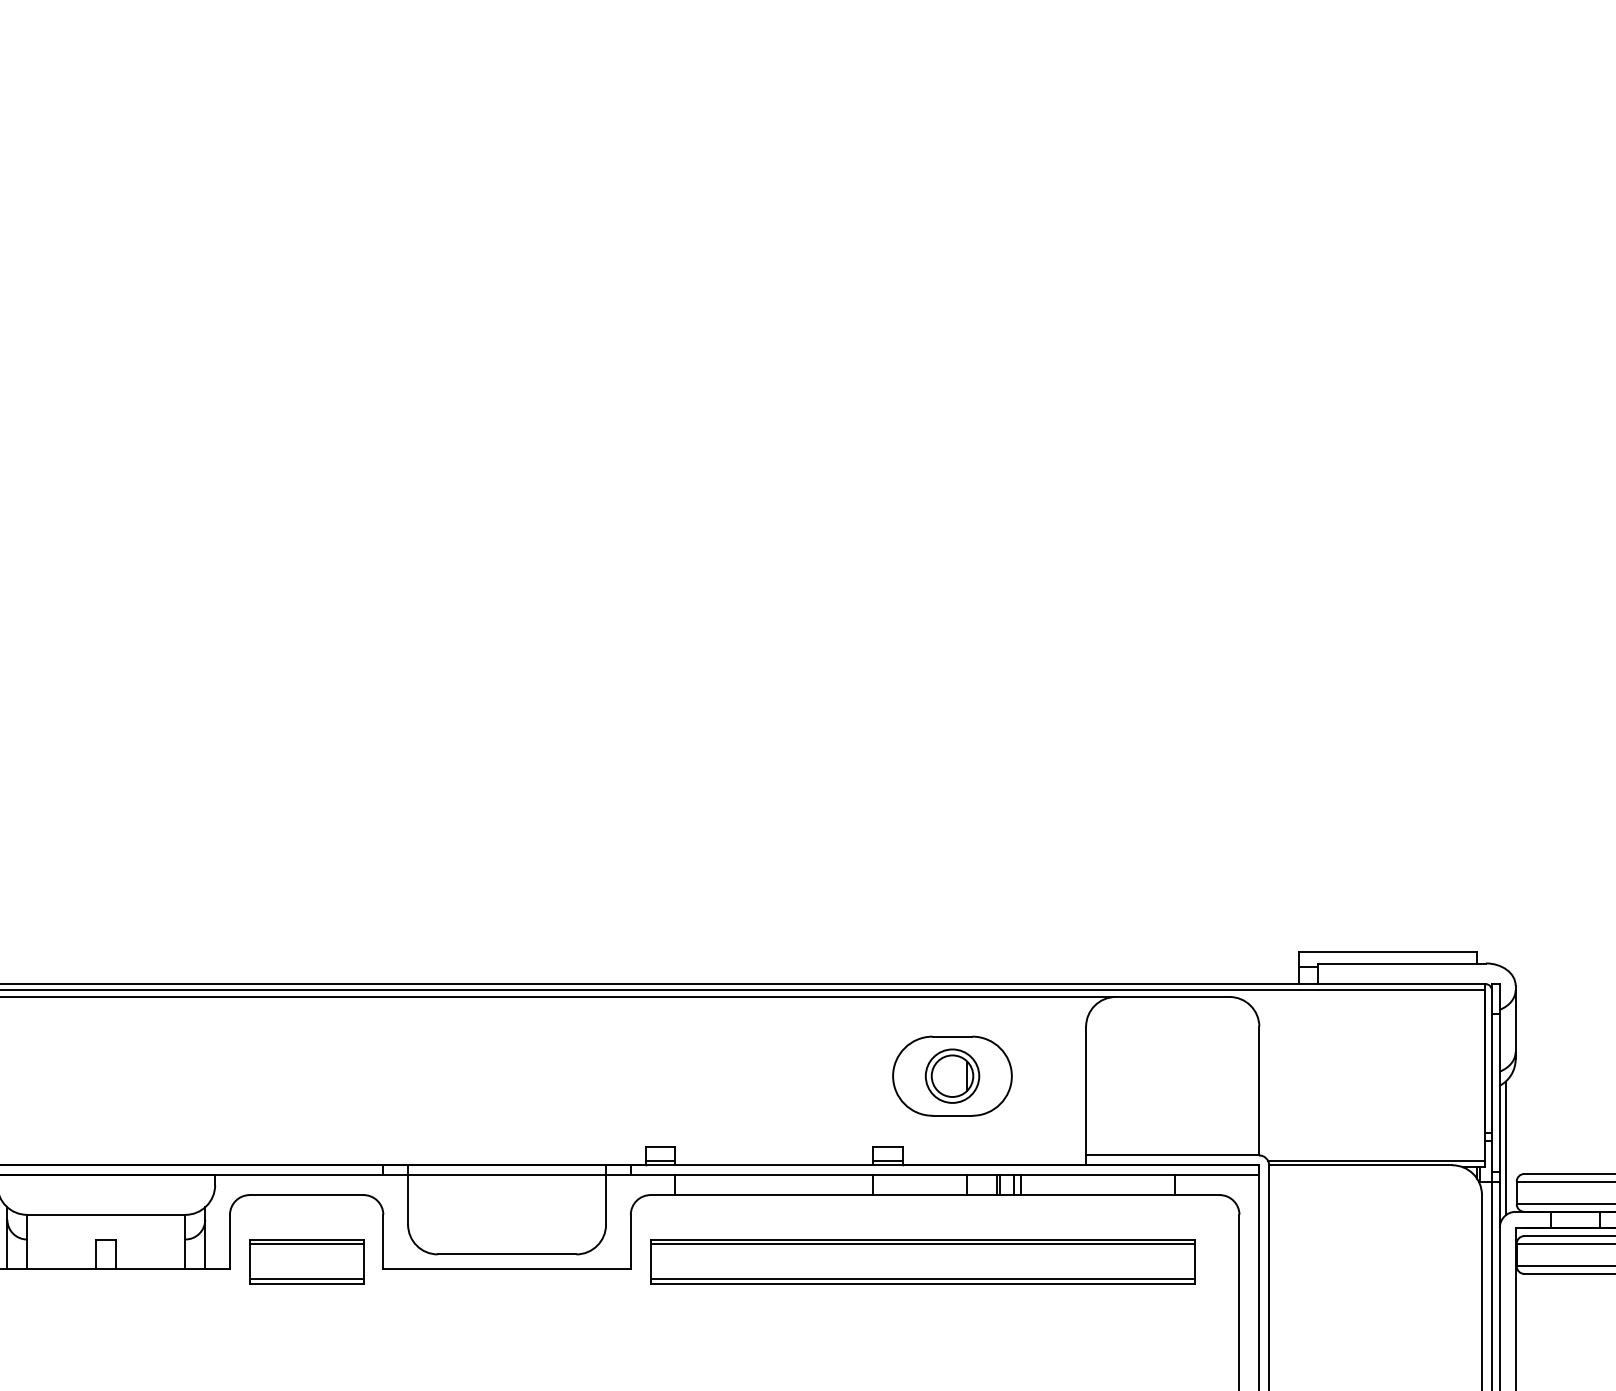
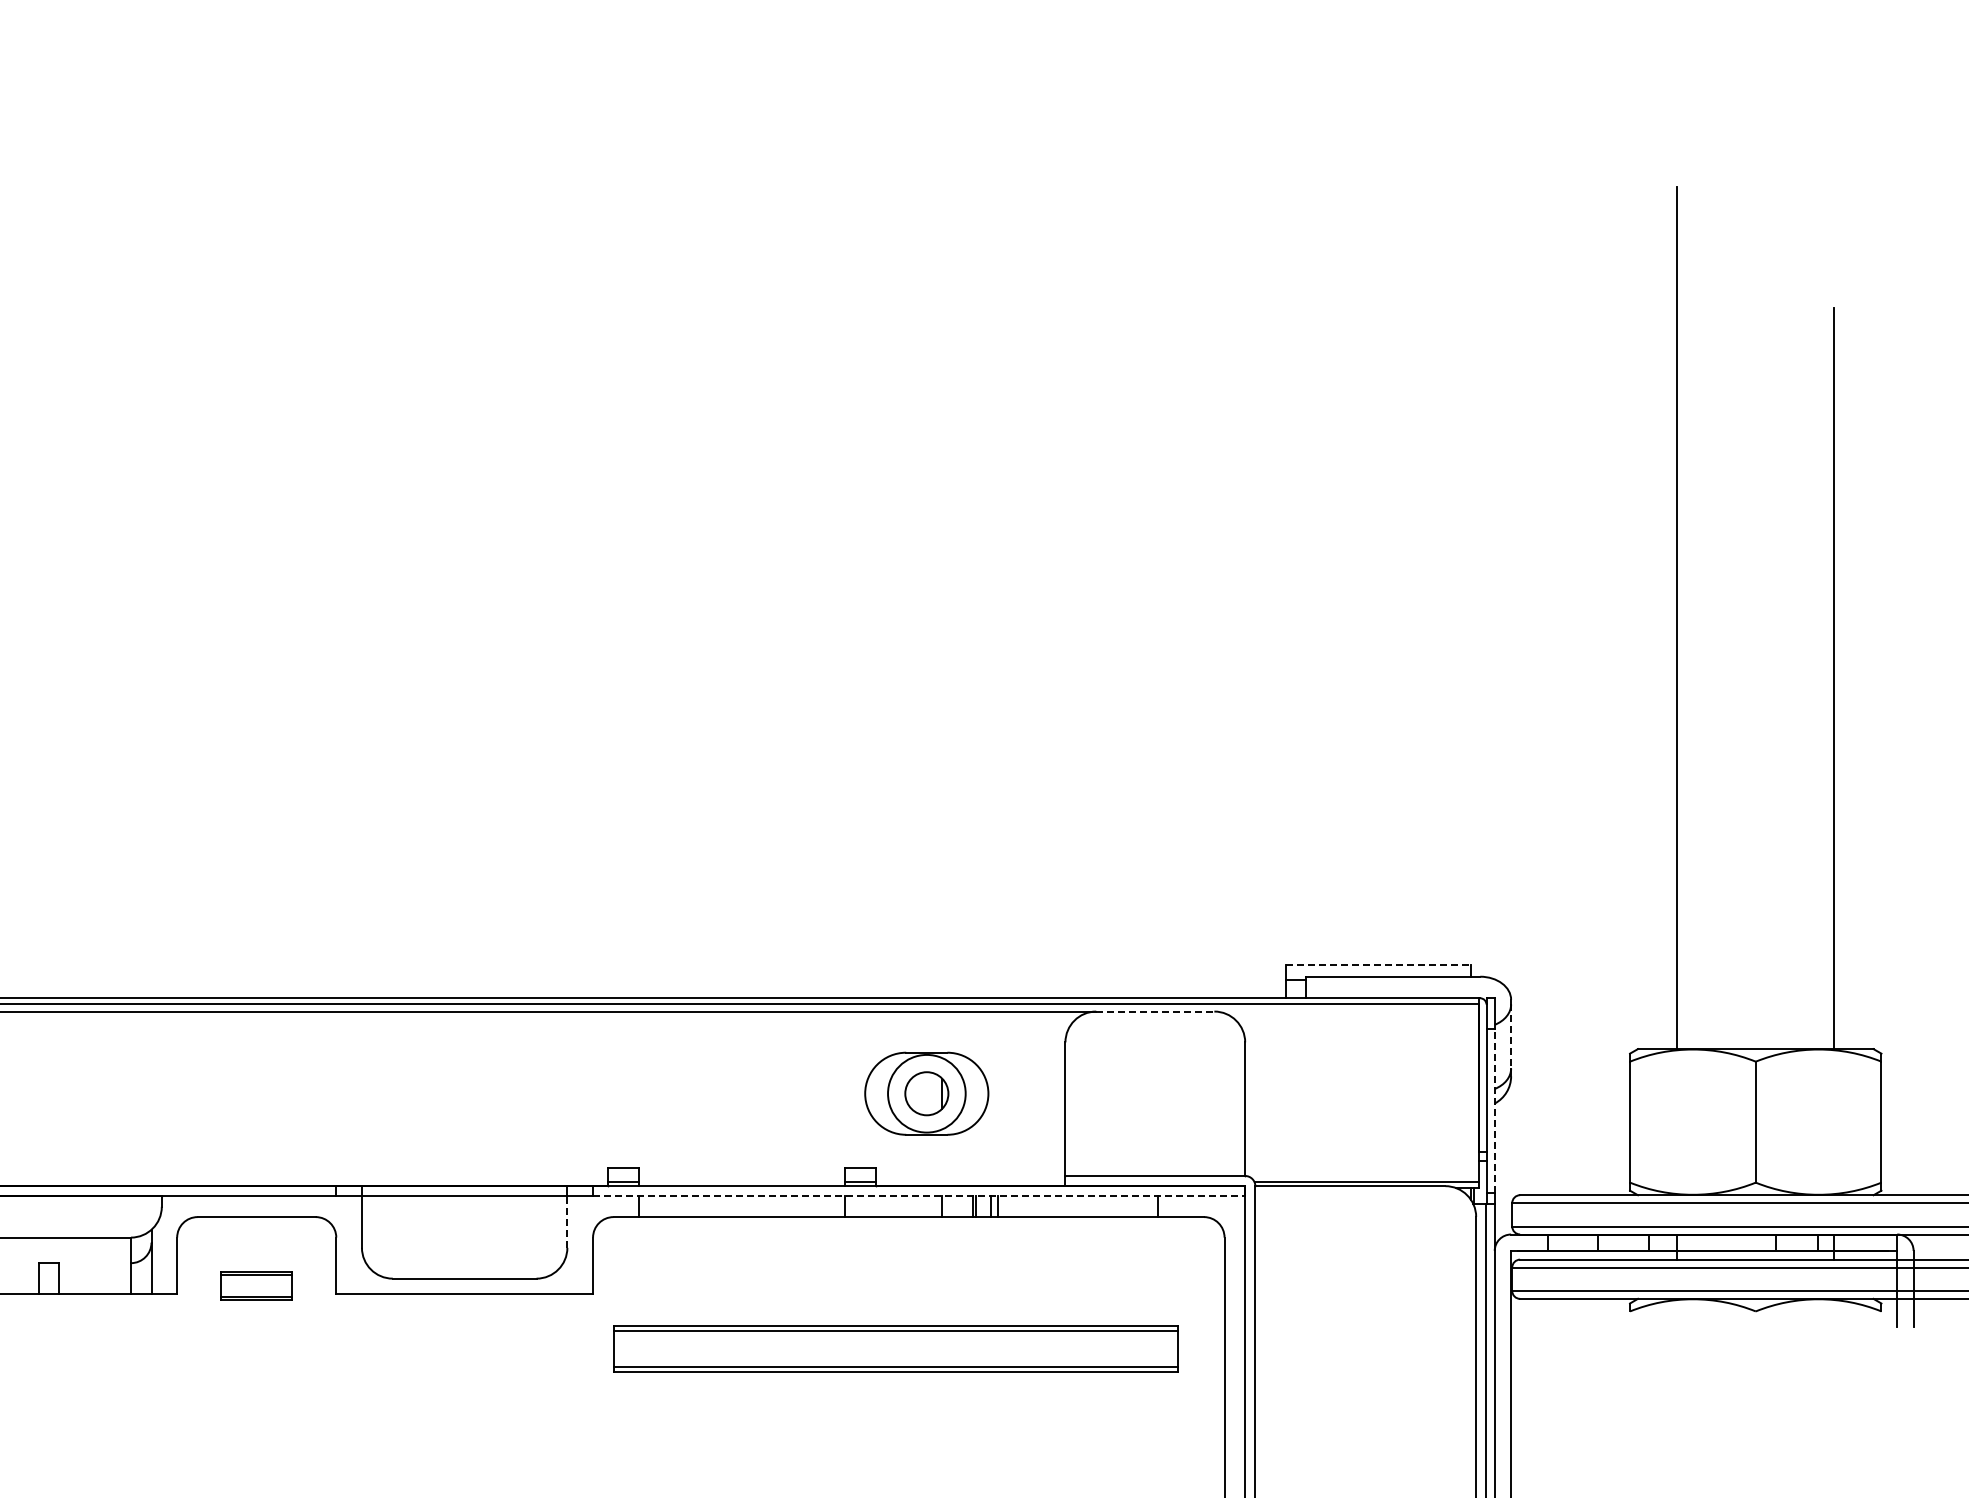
line: (1388, 952) -> (1379, 965), solid -> dashed
line: (1172, 996) -> (1155, 1011), solid -> dashed
line: (1516, 1021) -> (1511, 1037), solid -> dashed
circle: (952, 1075) -> (926, 1093), size x1.4
line: (1499, 1092) -> (1494, 1110), solid -> dashed
line: (1505, 1148) -> (1500, 1168), removed
line: (945, 1175) -> (919, 1196), solid -> dashed
line: (606, 1200) -> (567, 1222), solid -> dashed
part: (306, 1261) -> (256, 1285), size x0.6
part: (922, 1261) -> (895, 1348), moved

